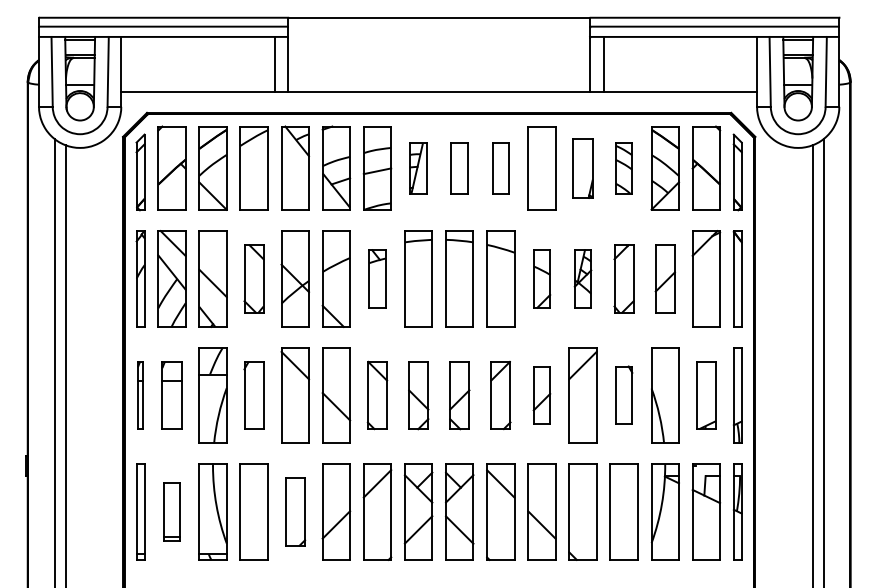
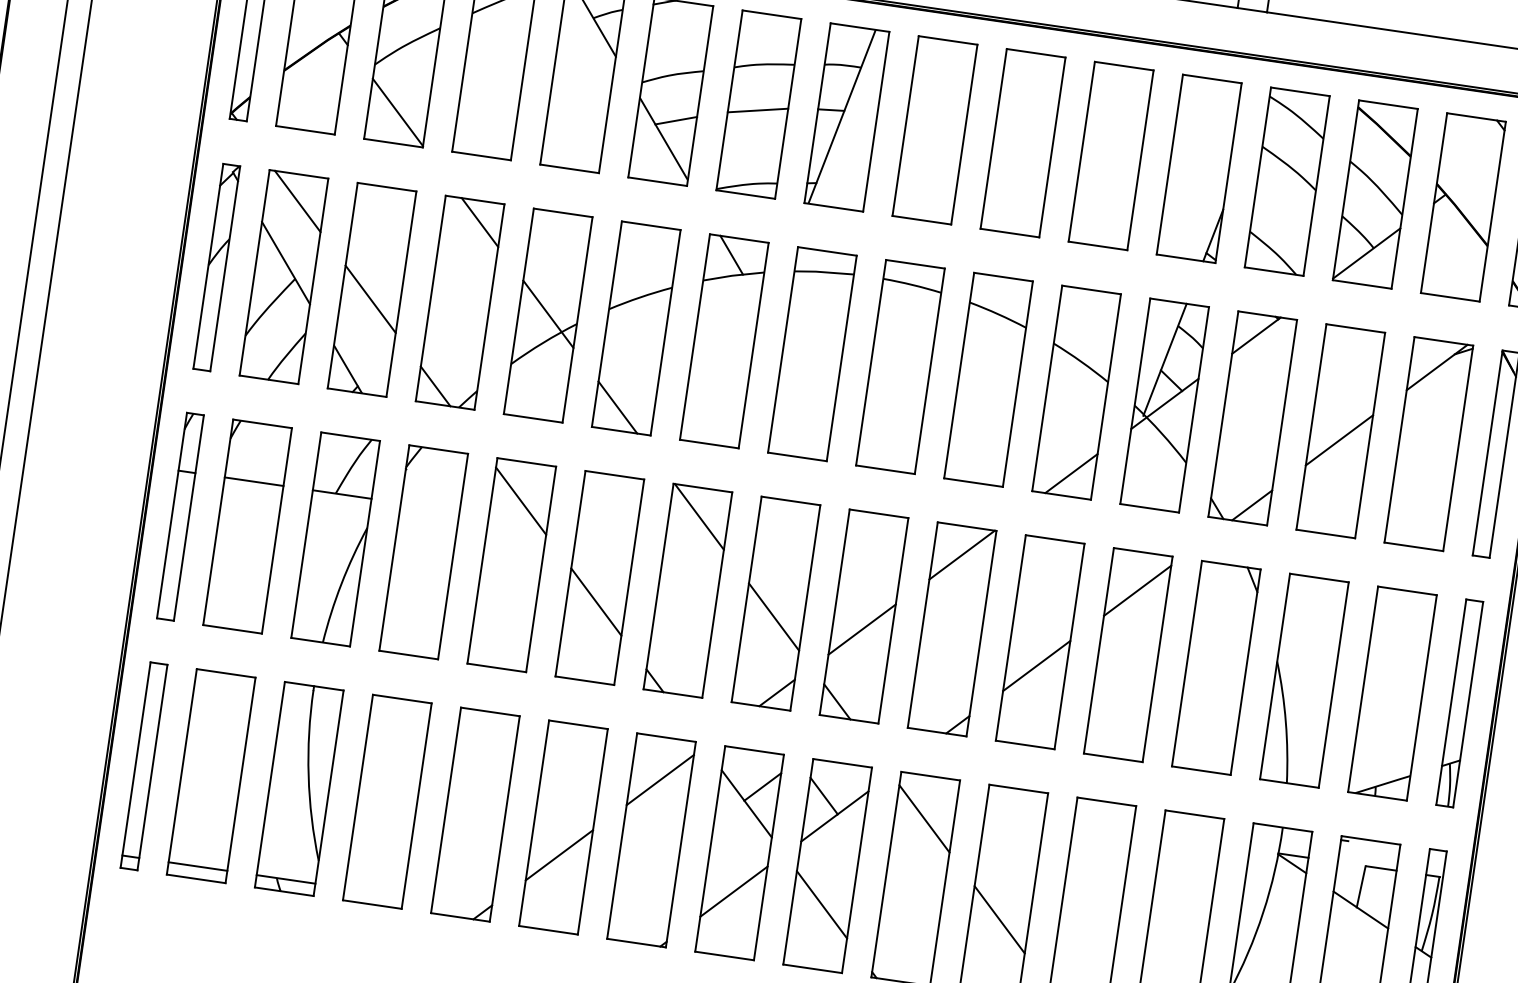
part: (418, 168) -> (846, 117), size x1.67
part: (459, 168) -> (934, 130), size x1.67
part: (500, 168) -> (1022, 143), size x1.67
part: (582, 168) -> (1197, 168), size x1.43
part: (623, 168) -> (1285, 181), size x1.67
part: (253, 278) -> (458, 301), size x1.43
part: (377, 278) -> (724, 340), size x1.67
part: (541, 278) -> (1075, 391), size x1.67
part: (582, 278) -> (1163, 404), size x1.67
part: (623, 278) -> (1251, 417), size x1.43
part: (665, 278) -> (1341, 430), size x1.43
part: (623, 394) -> (1215, 665), size x1.67
part: (140, 395) -> (180, 516), size x1.43
part: (171, 395) -> (246, 526), size x1.43
part: (253, 395) -> (422, 552), size x1.43
part: (377, 395) -> (687, 590), size x1.43
part: (418, 395) -> (775, 603), size x1.43
part: (459, 395) -> (863, 616), size x1.43
part: (500, 395) -> (951, 629), size x1.43
part: (541, 395) -> (1039, 642), size x1.67
part: (706, 395) -> (1392, 693), size x1.43
part: (171, 511) -> (210, 774), size x1.67
part: (295, 511) -> (475, 813), size x1.43

